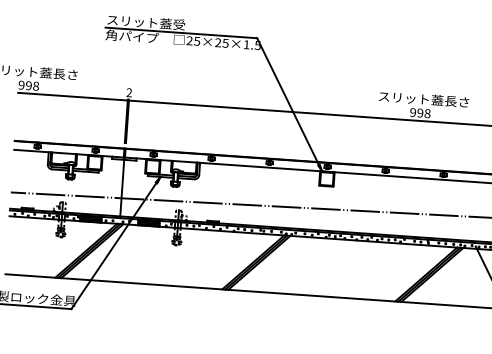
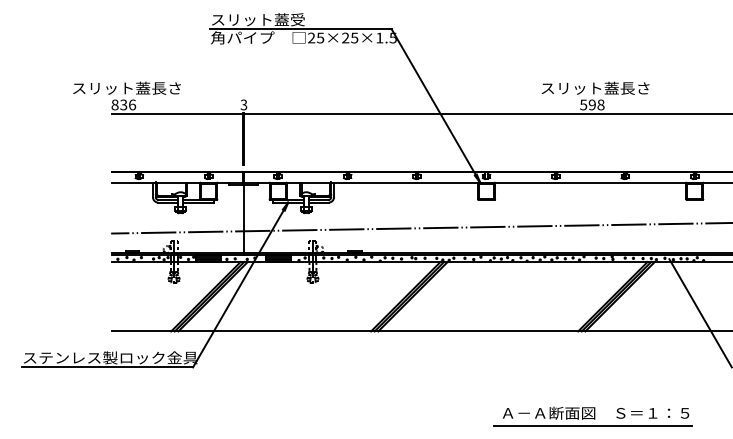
text: (28, 85) -> (123, 104), 998 -> 836
text: (128, 93) -> (243, 105), 2 -> 3
text: (412, 112) -> (583, 104), 998 -> 598

